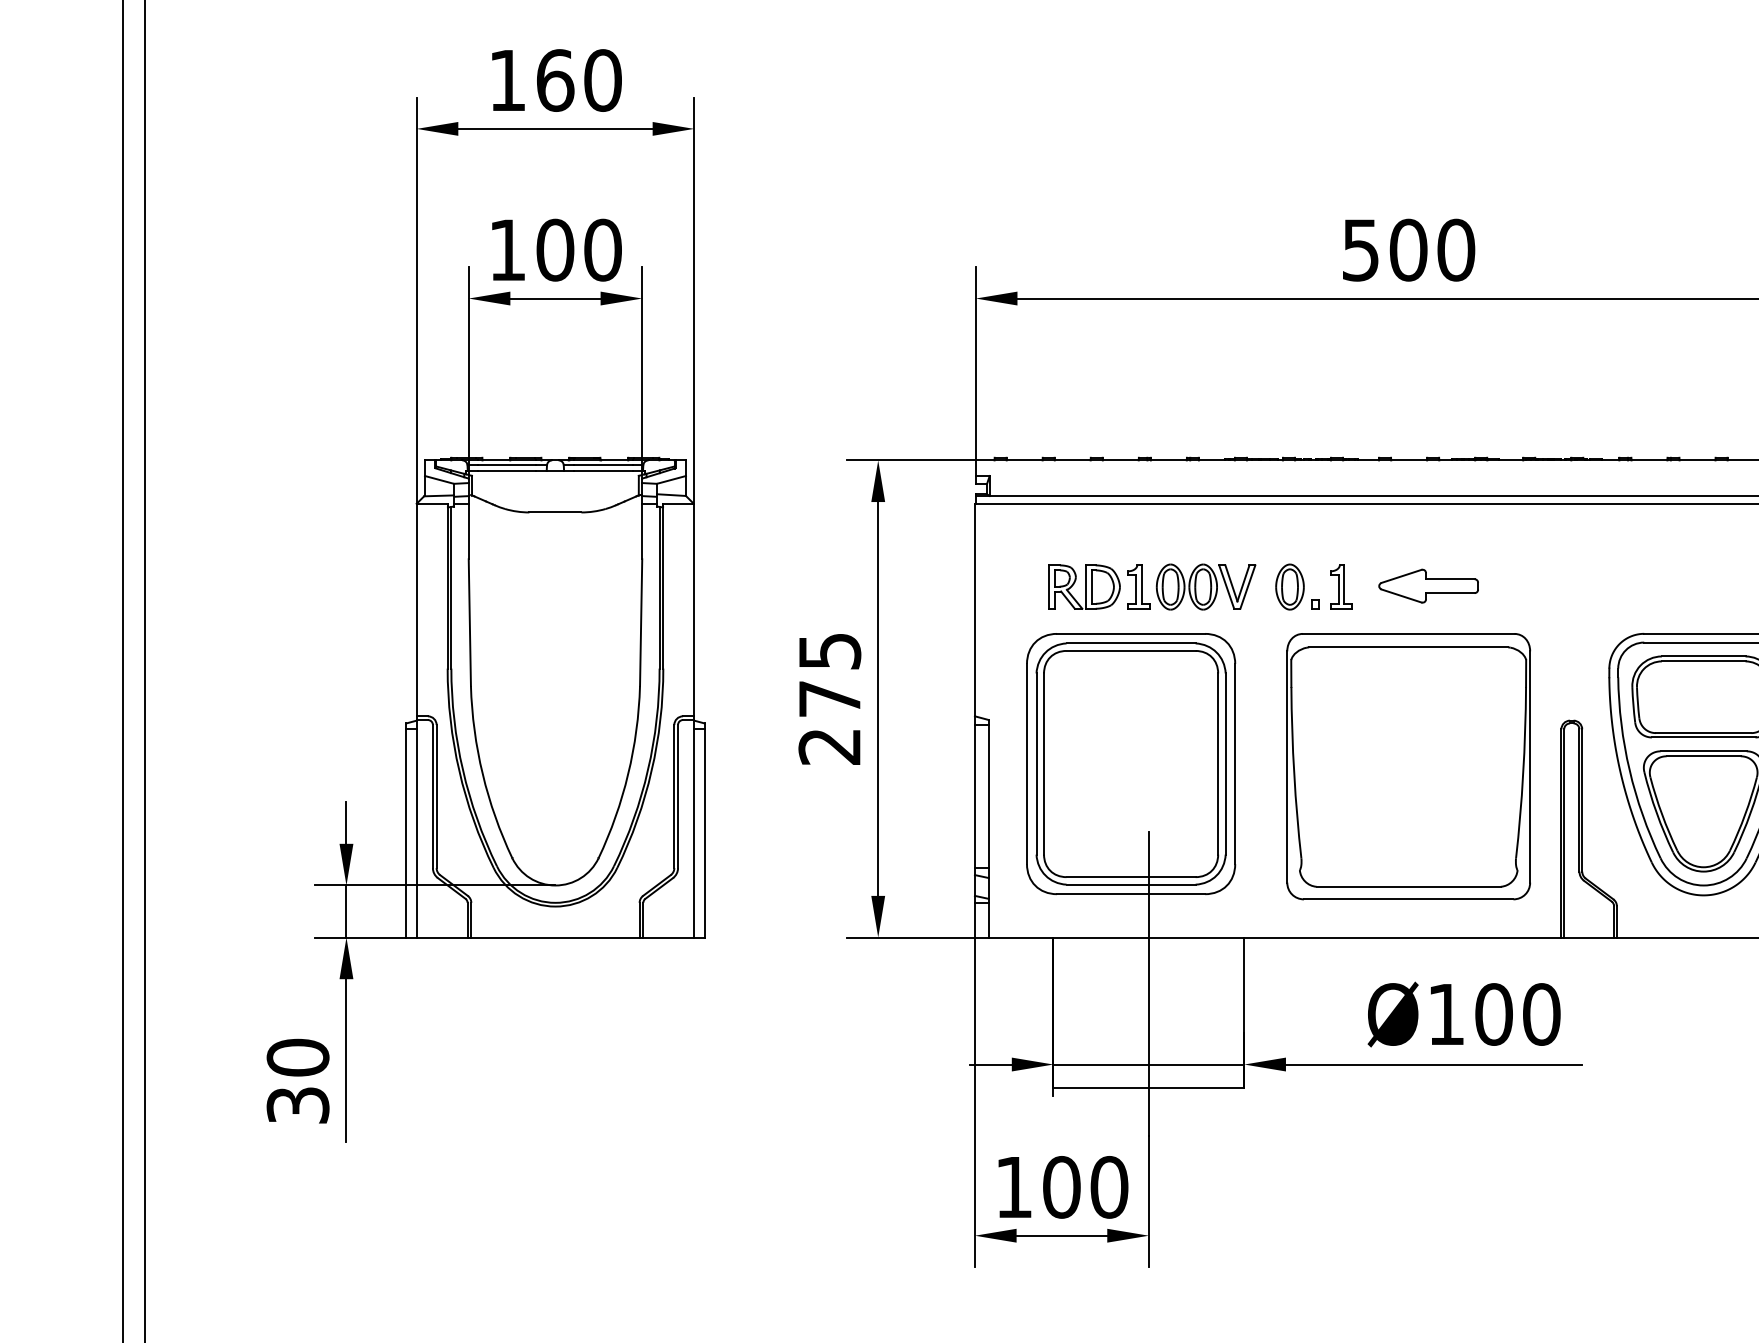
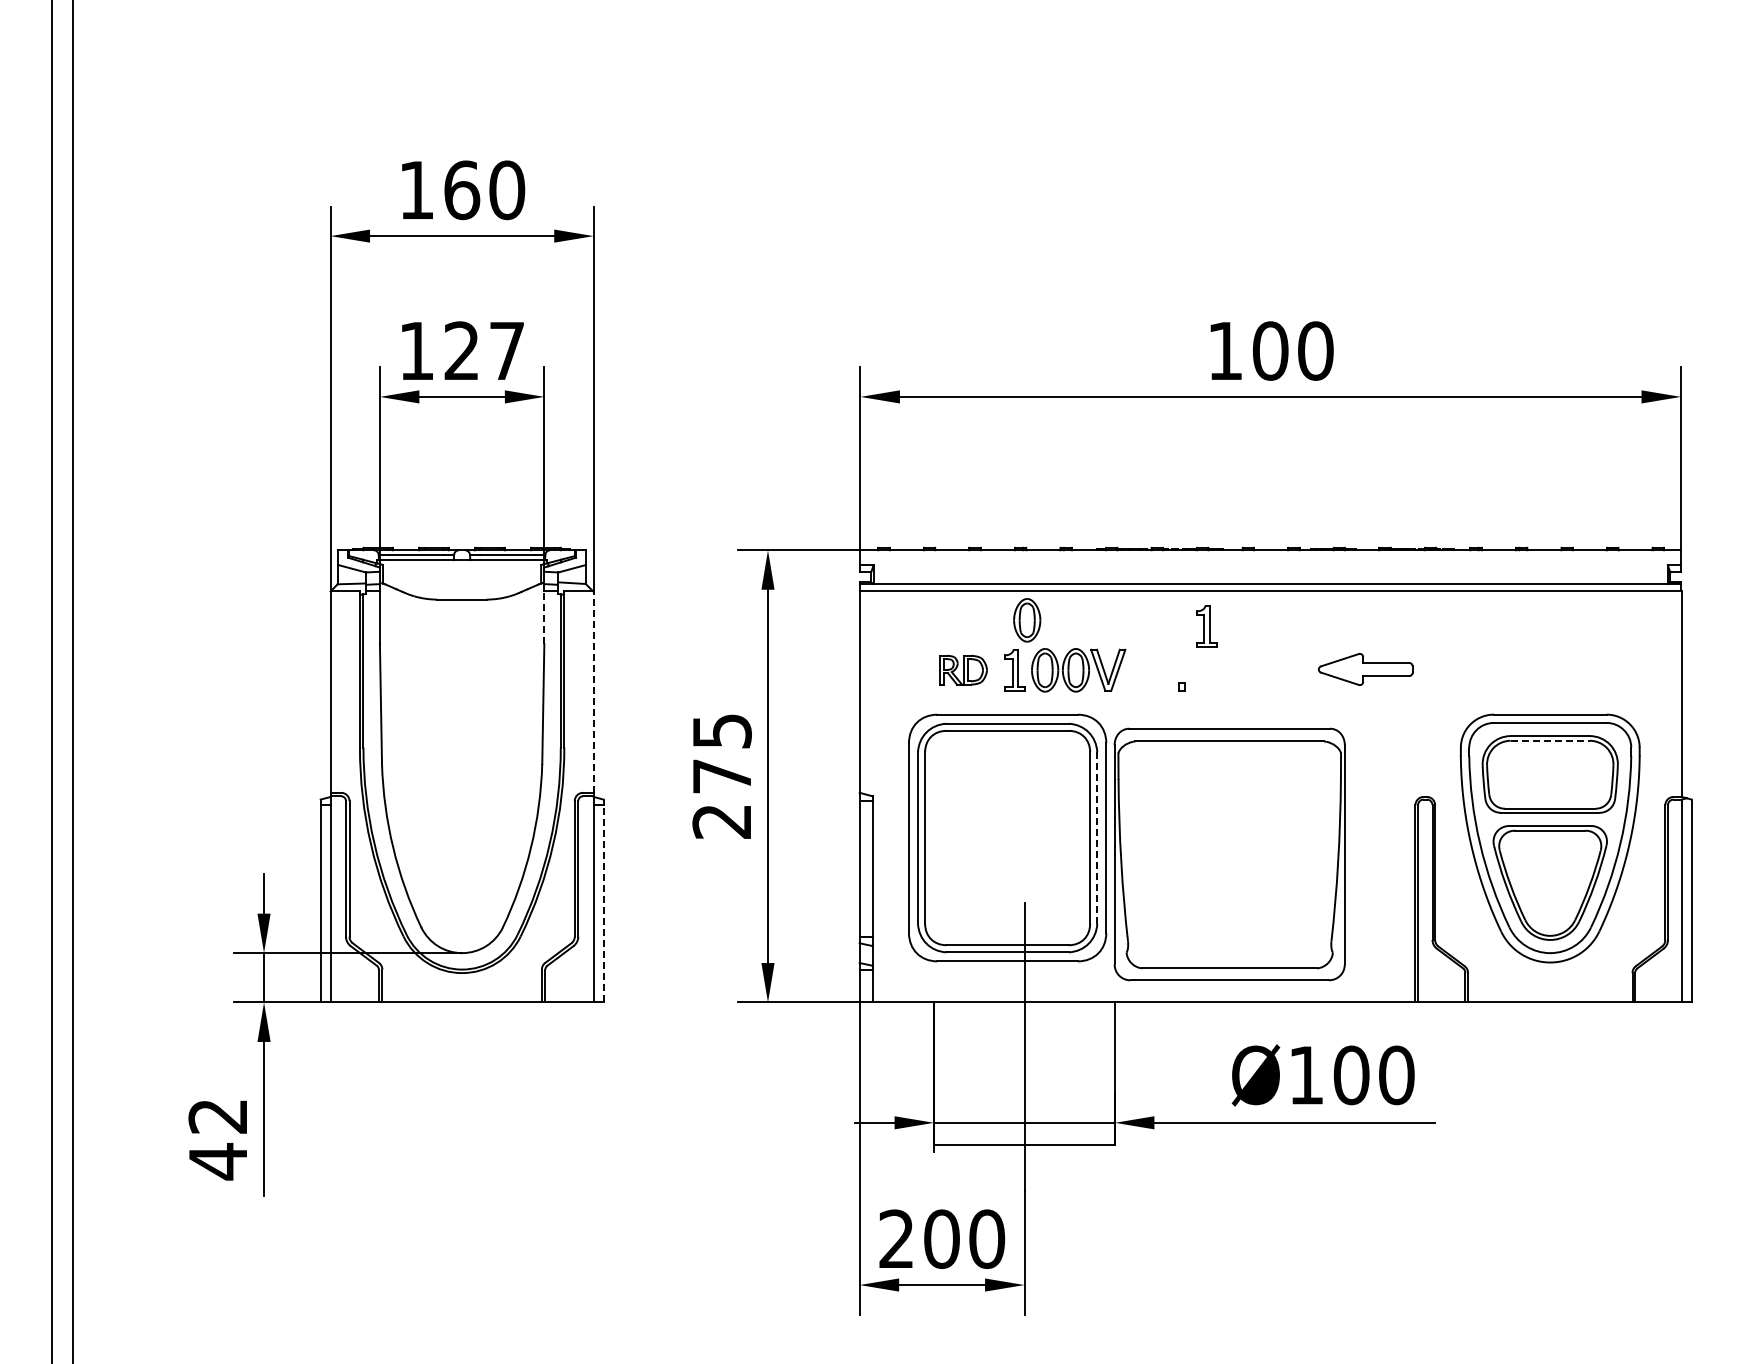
text: (579, 249) -> (484, 350), 100 -> 127
text: (1359, 250) -> (1224, 351), 500 -> 100
line: (642, 531) -> (544, 617), solid -> dashed
part: (1084, 586) -> (963, 669), size x0.7
part: (1428, 586) -> (1365, 669), moved
part: (1290, 587) -> (1027, 620), moved
part: (1340, 587) -> (1206, 626), moved
line: (694, 610) -> (593, 692), solid -> dashed
line: (1703, 661) -> (1550, 740), solid -> dashed
line: (1225, 764) -> (1097, 838), solid -> dashed
part: (1408, 766) -> (1229, 854), moved
line: (704, 833) -> (603, 903), solid -> dashed
text: (297, 1082) -> (217, 1139), 30 -> 42
text: (1012, 1186) -> (895, 1238), 100 -> 200

